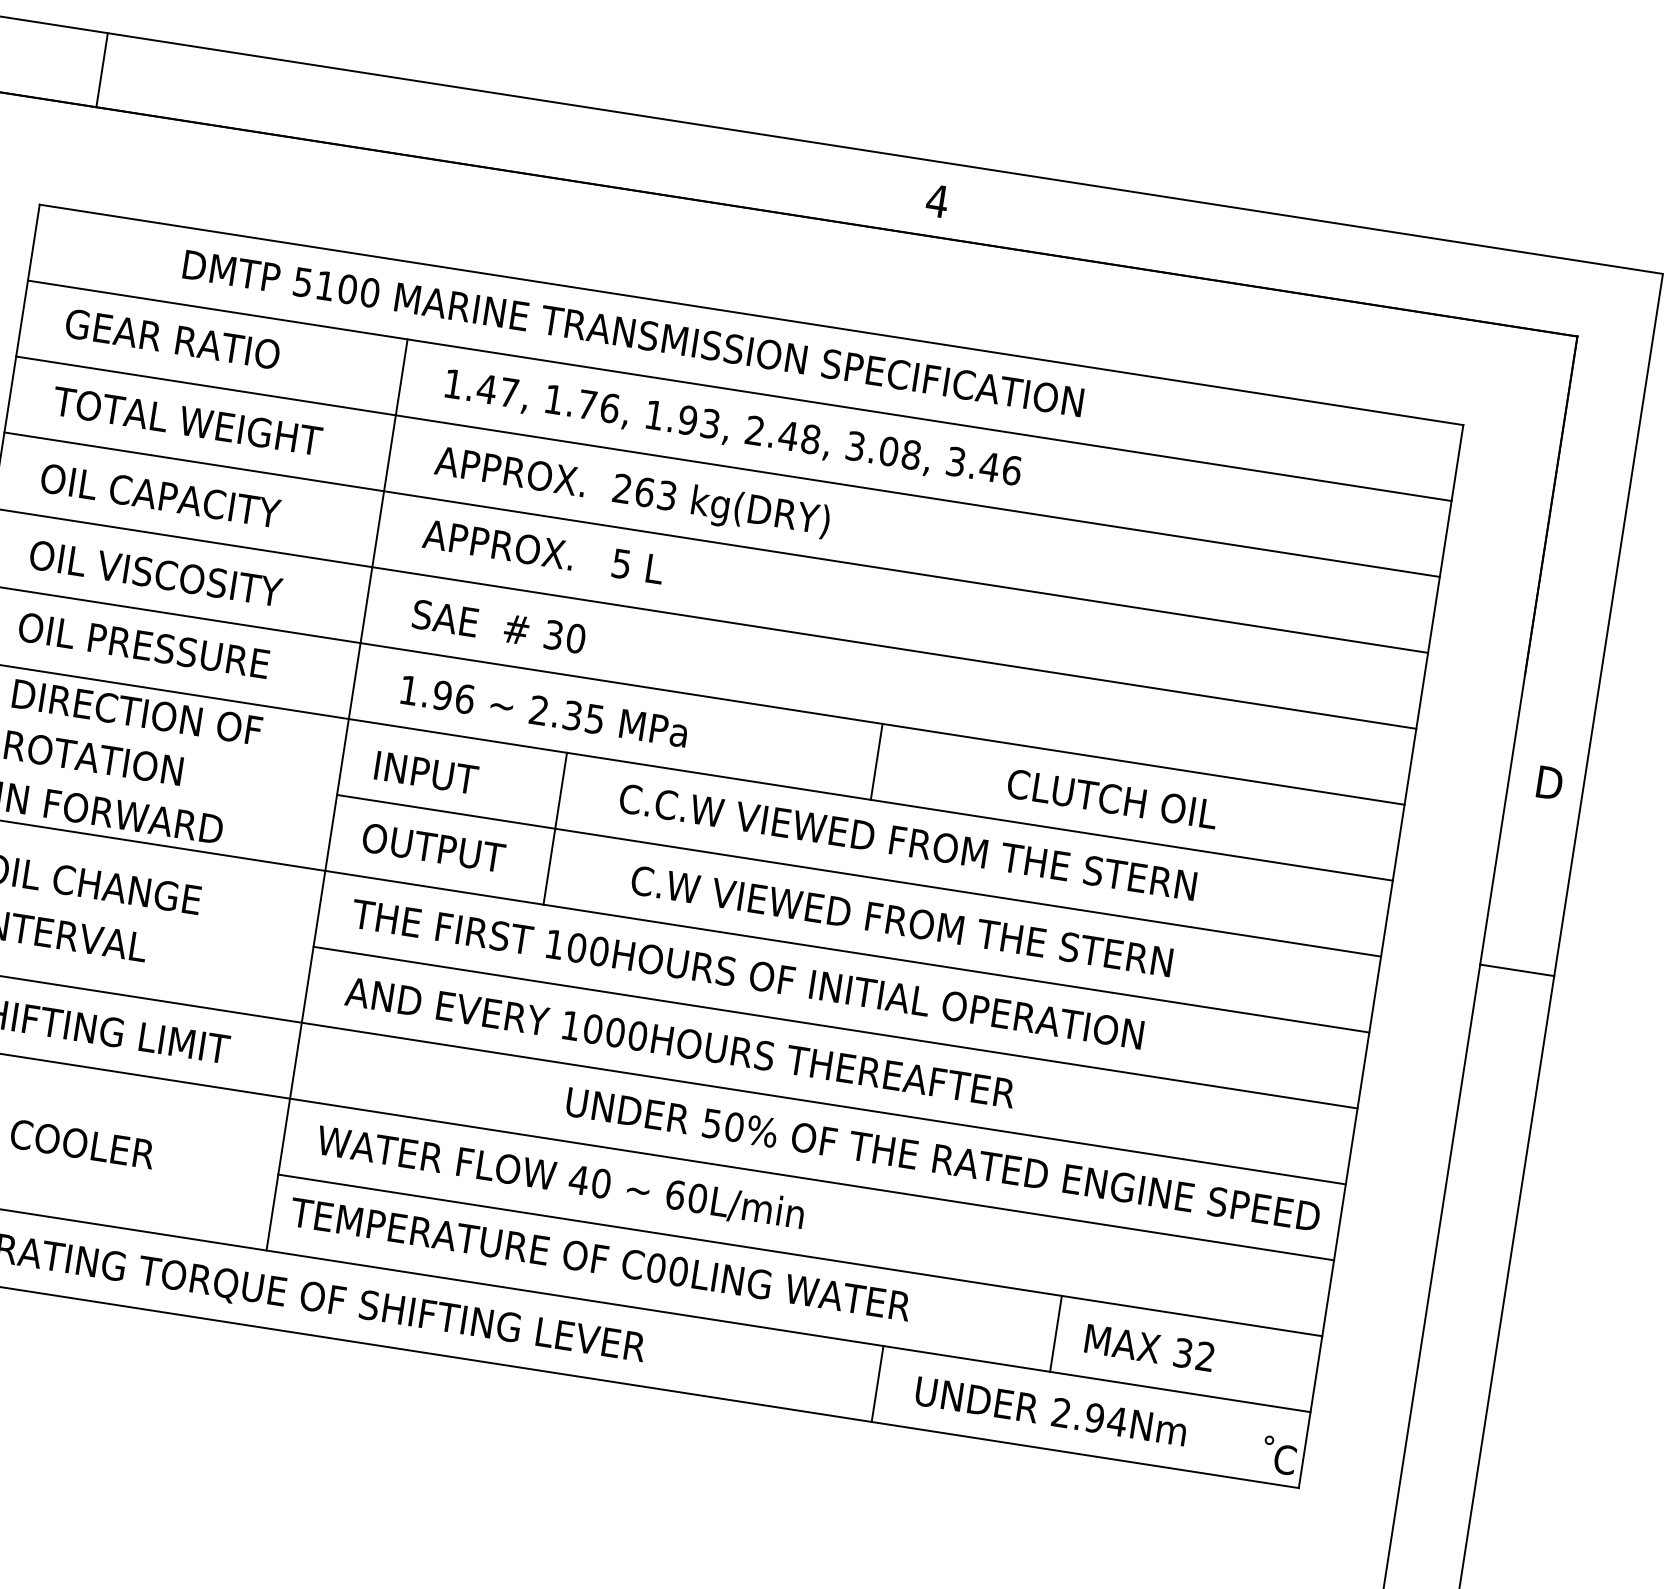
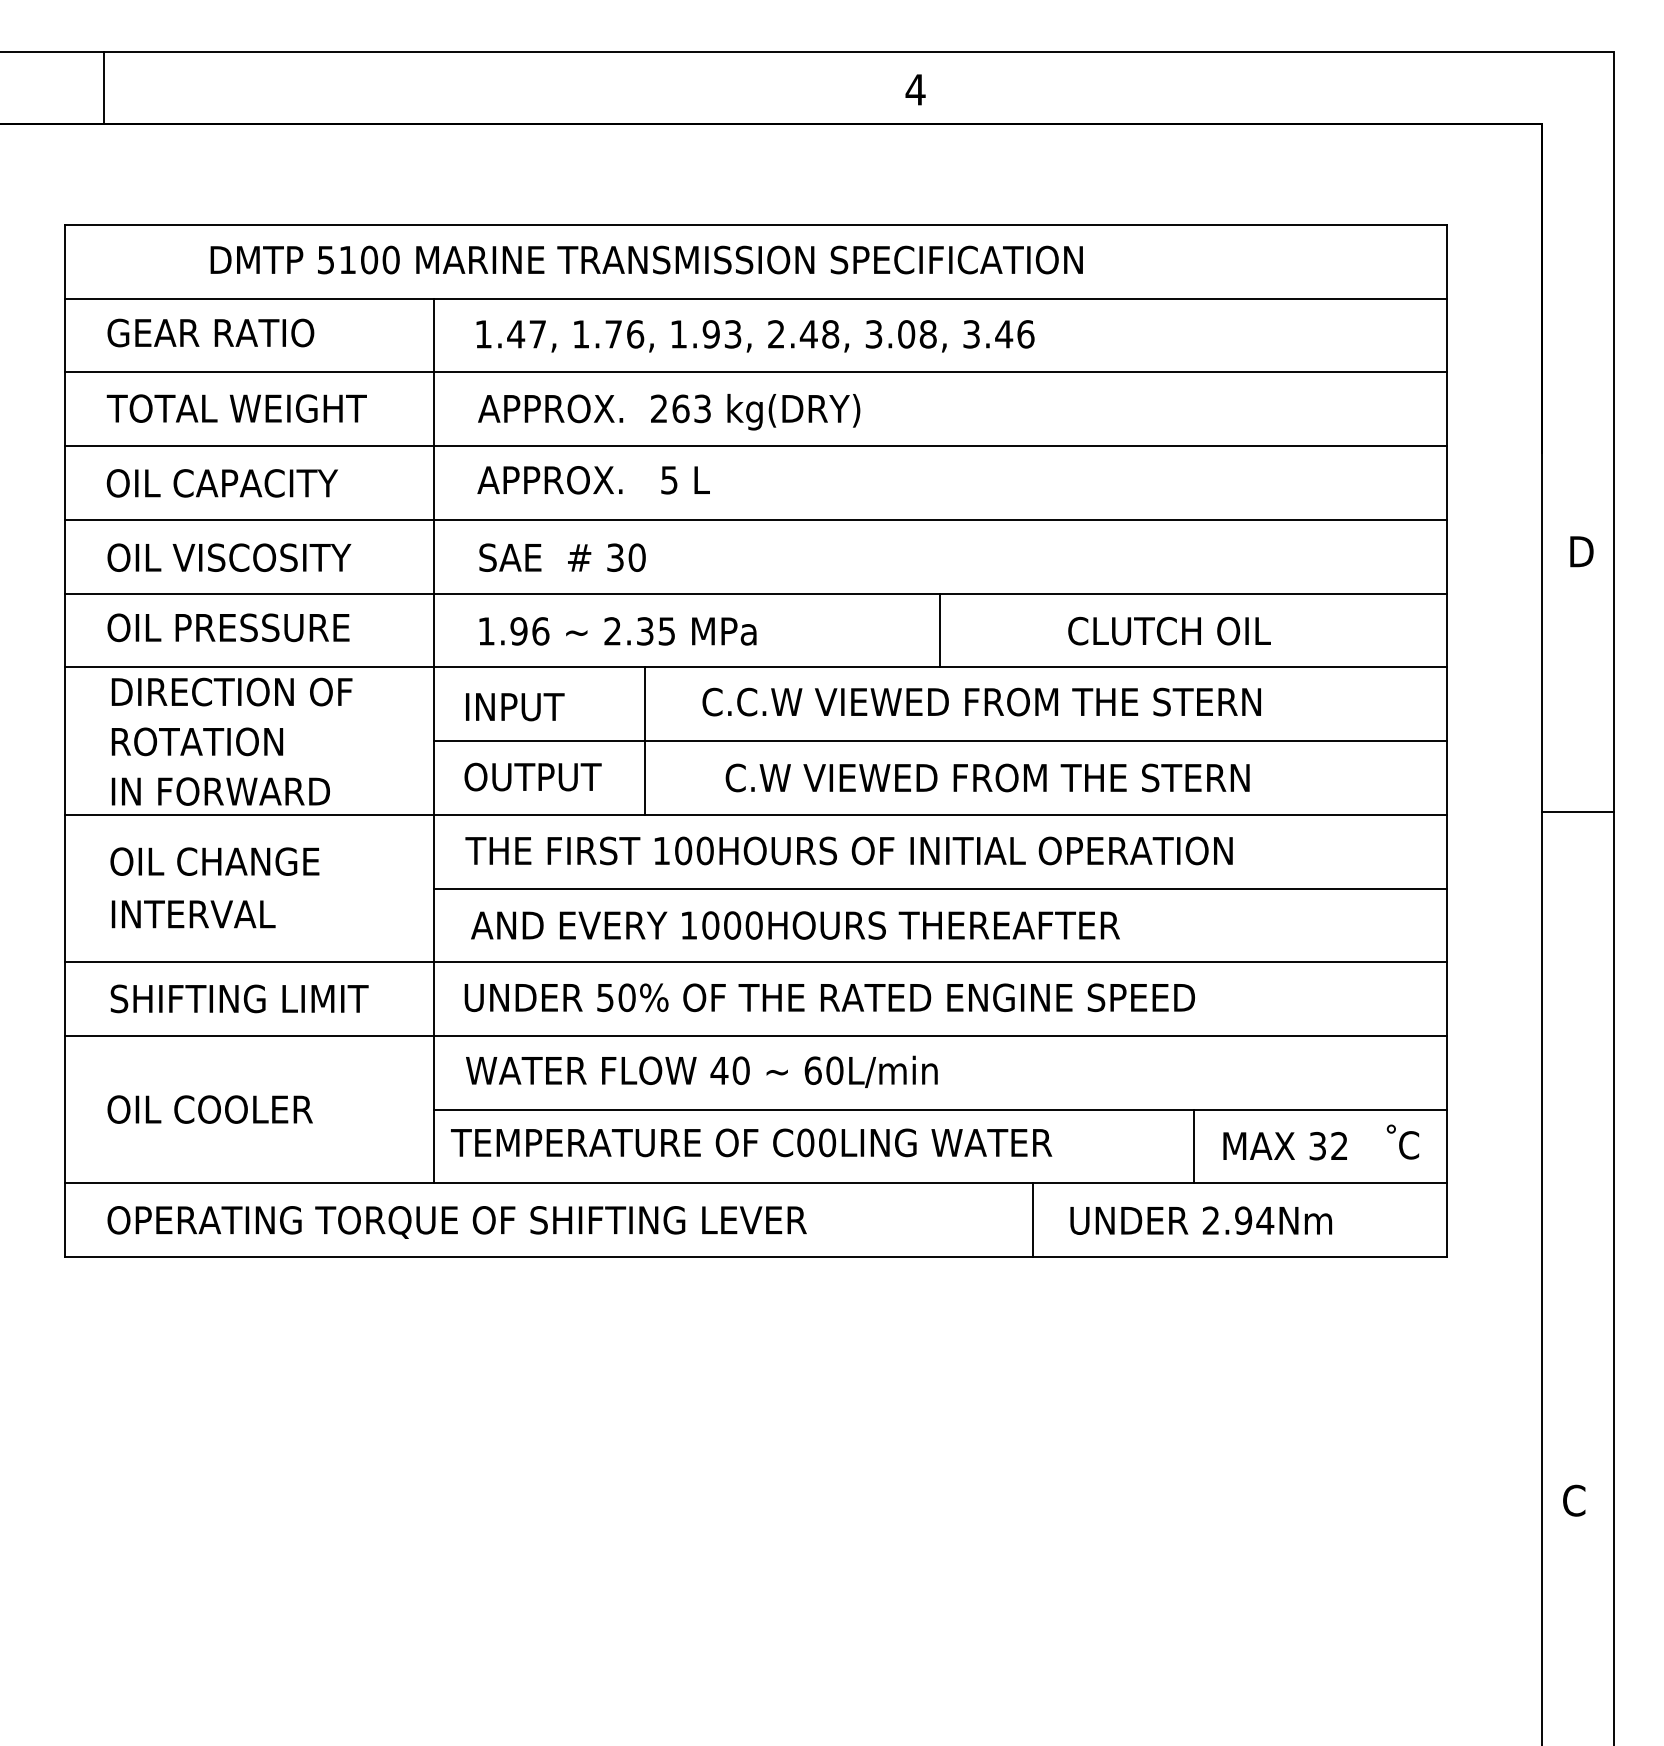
line: (1517, 970) -> (1578, 812), moved
text: (942, 1159) -> (829, 997), moved
part: (1278, 1454) -> (1402, 1141), moved

